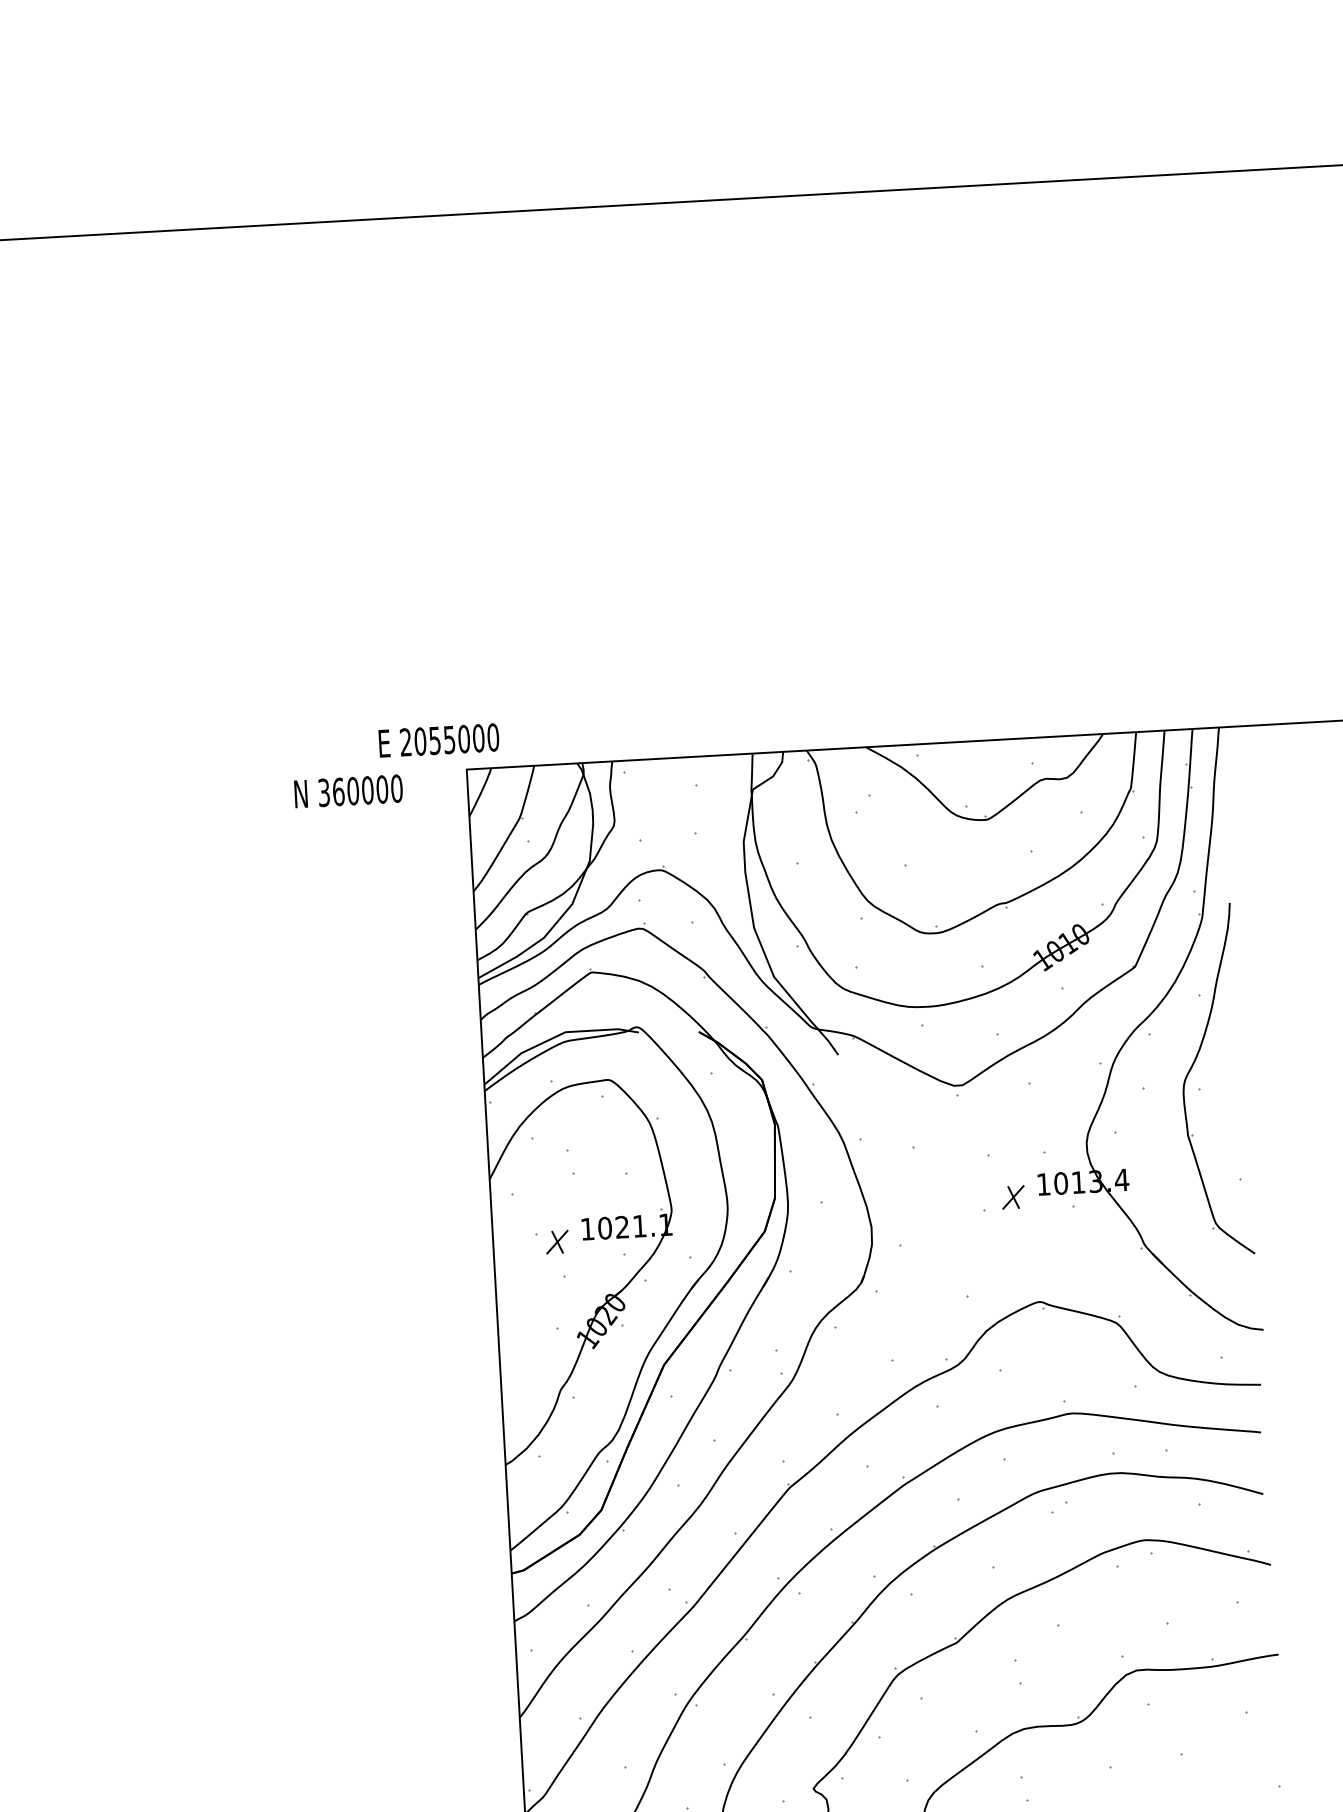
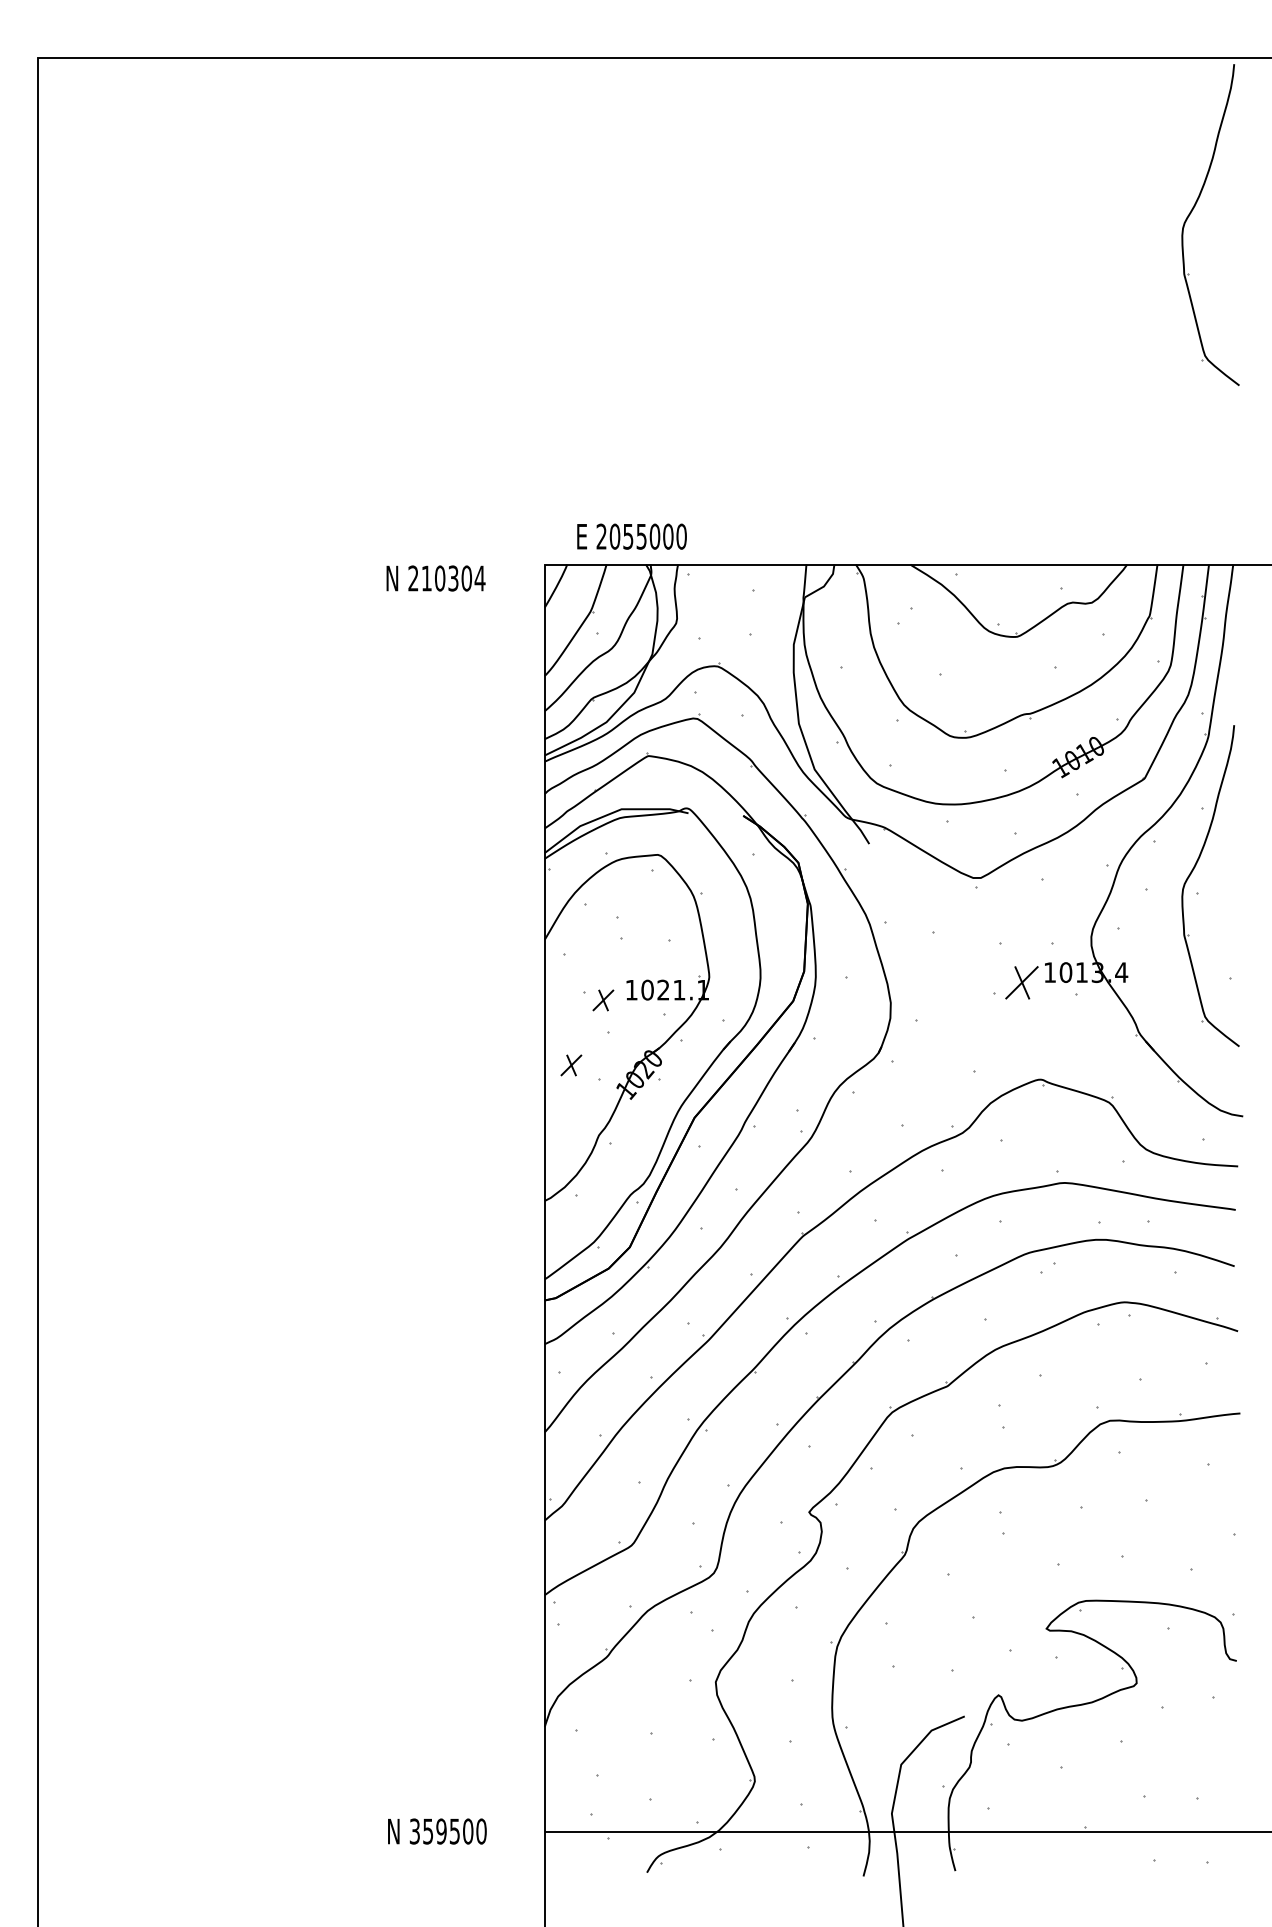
part: (1151, 346) -> (1191, 213), added
text: (438, 740) -> (631, 536), moved
text: (360, 790) -> (446, 578), 360000 -> 210304
part: (1013, 1197) -> (1021, 982), size x1.6
part: (526, 1315) -> (571, 1065), added

